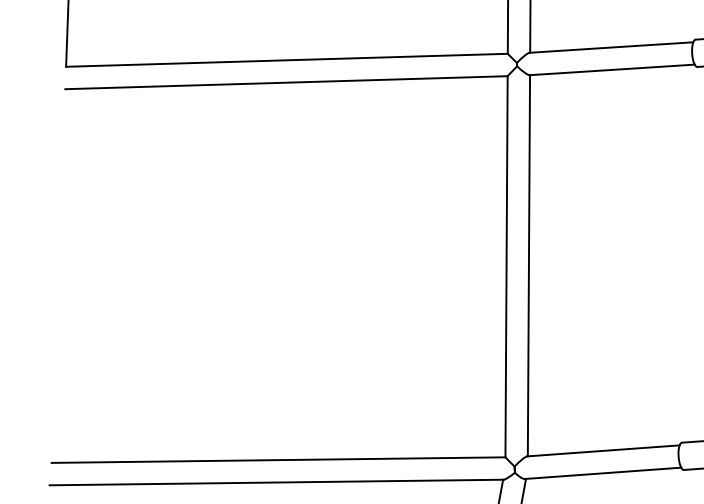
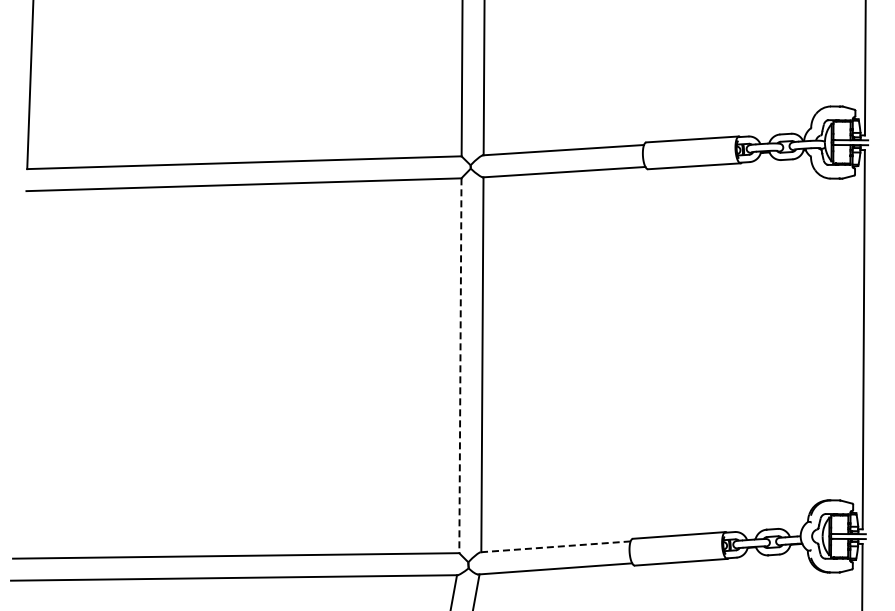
line: (506, 267) -> (460, 366), solid -> dashed
line: (603, 450) -> (555, 546), solid -> dashed

